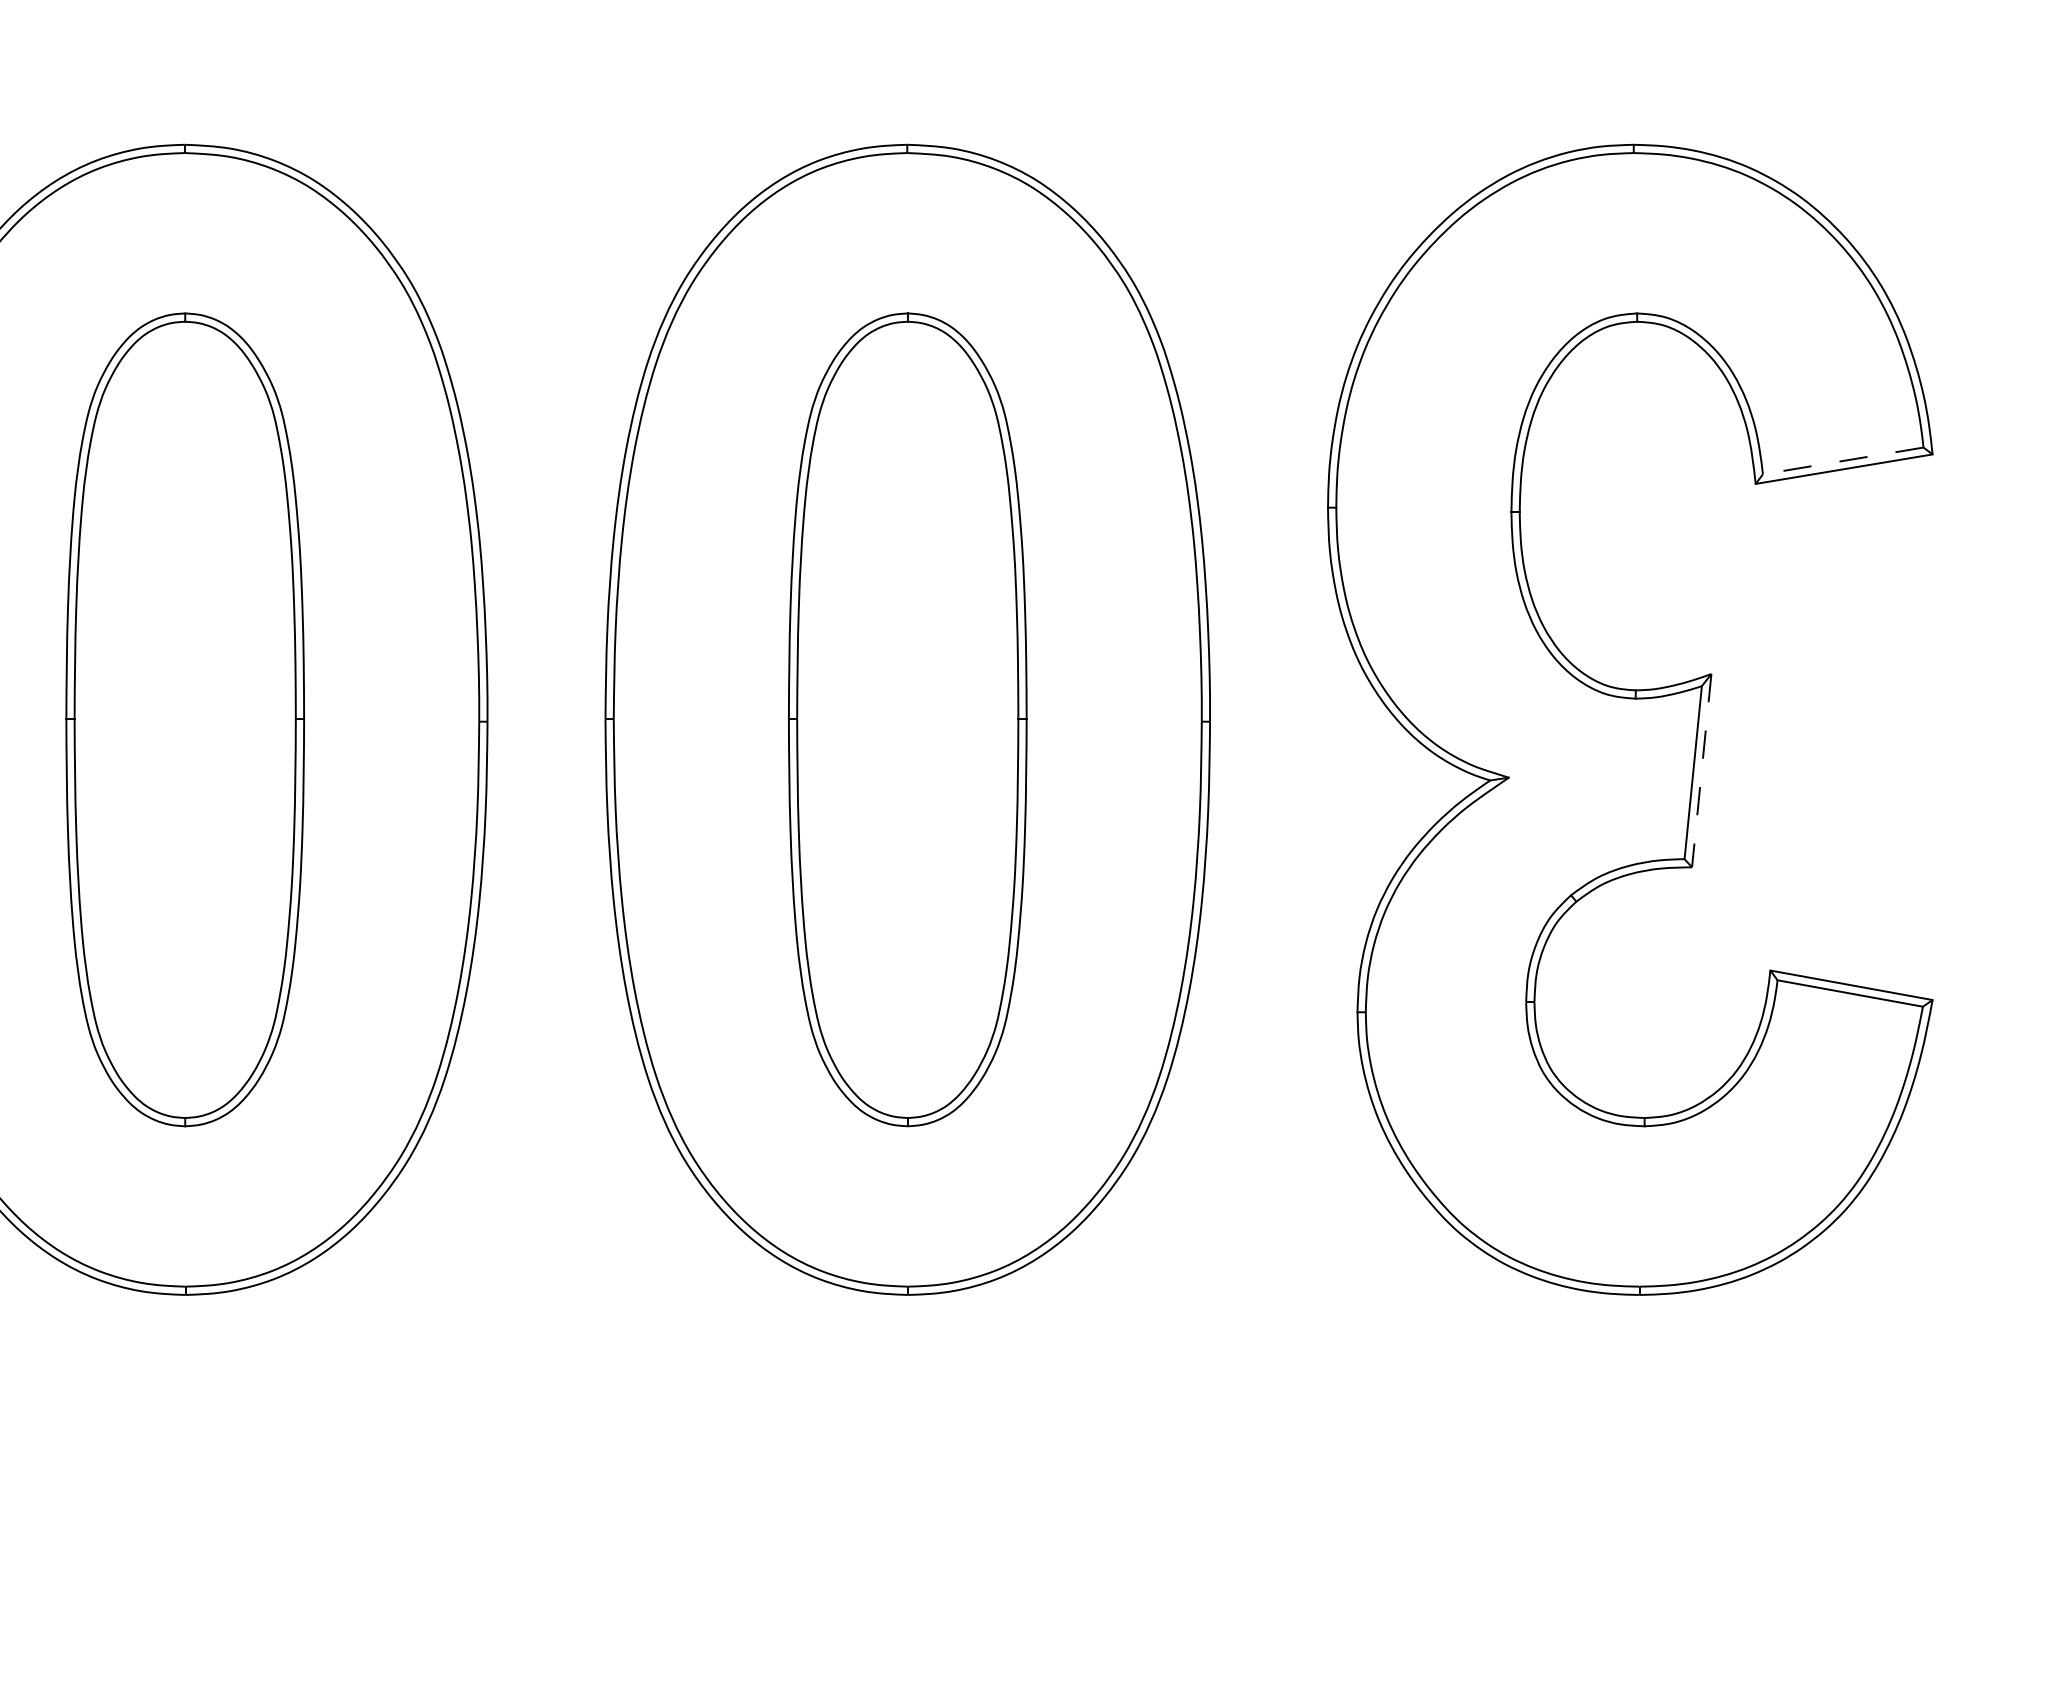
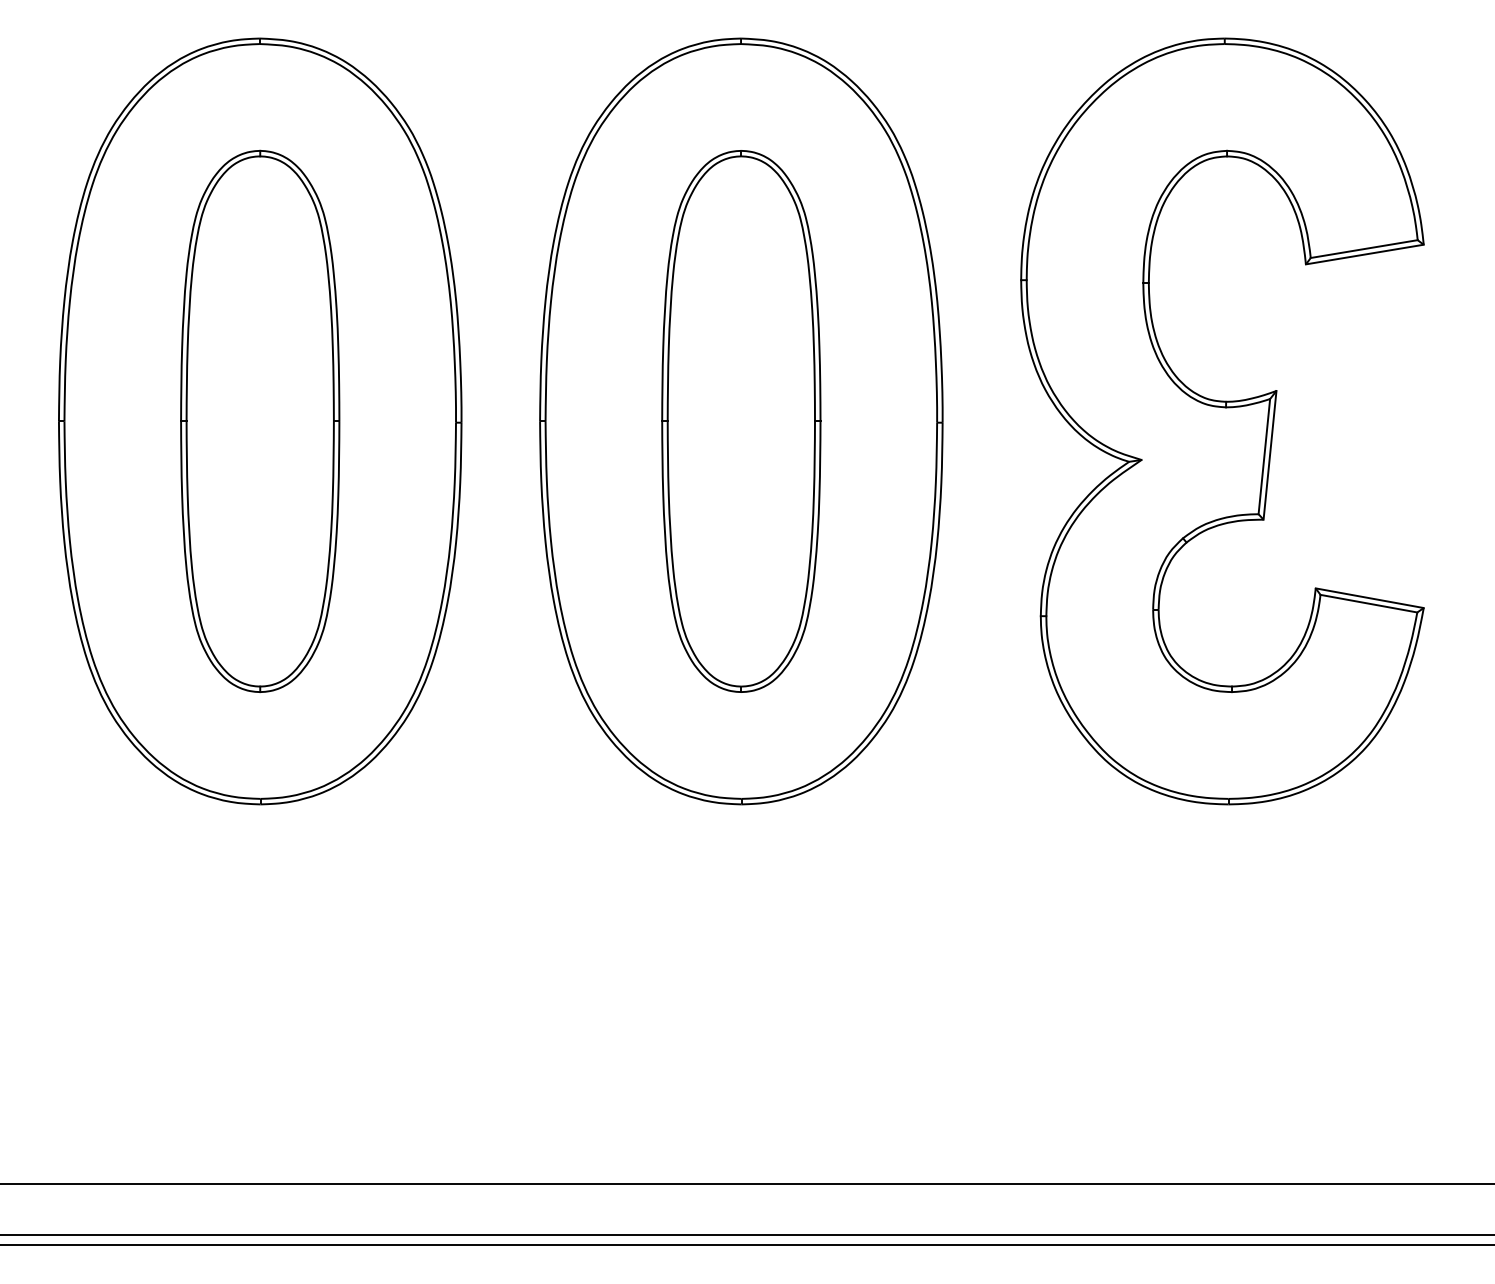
line: (1842, 461) -> (1363, 249), dashed -> solid
line: (1702, 770) -> (1270, 455), dashed -> solid

